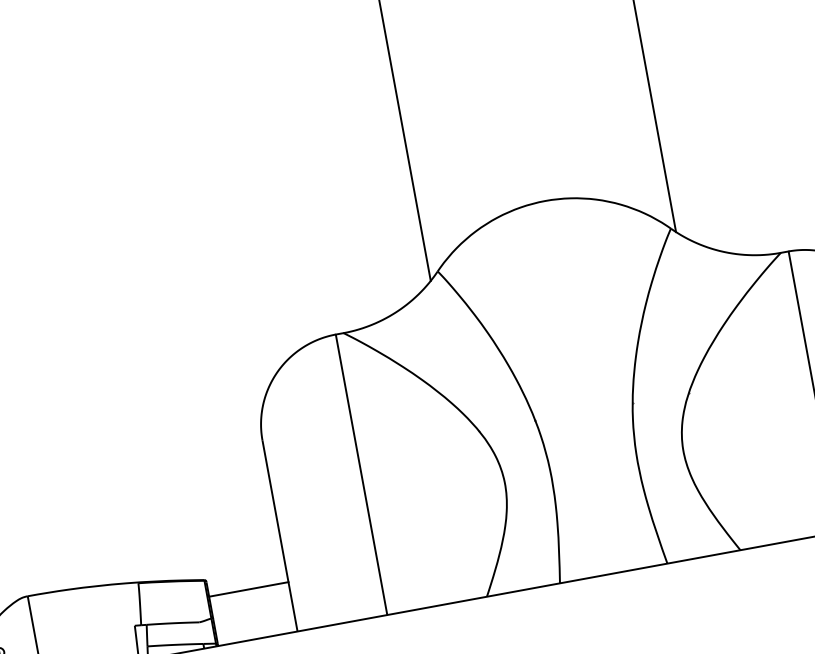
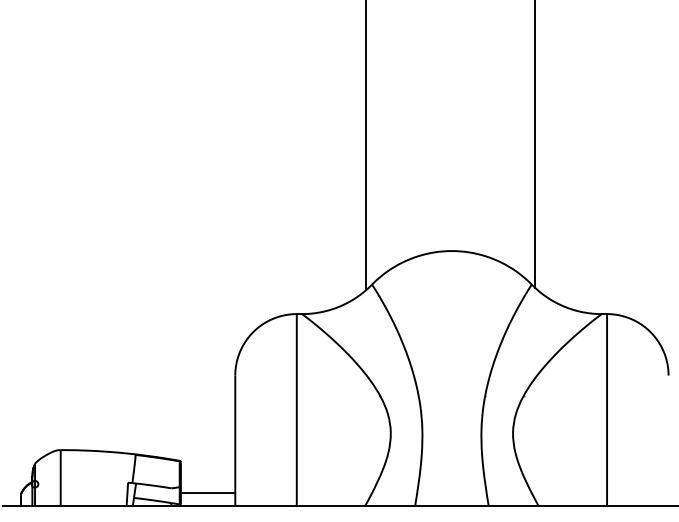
line: (247, 589) -> (207, 493), moved

